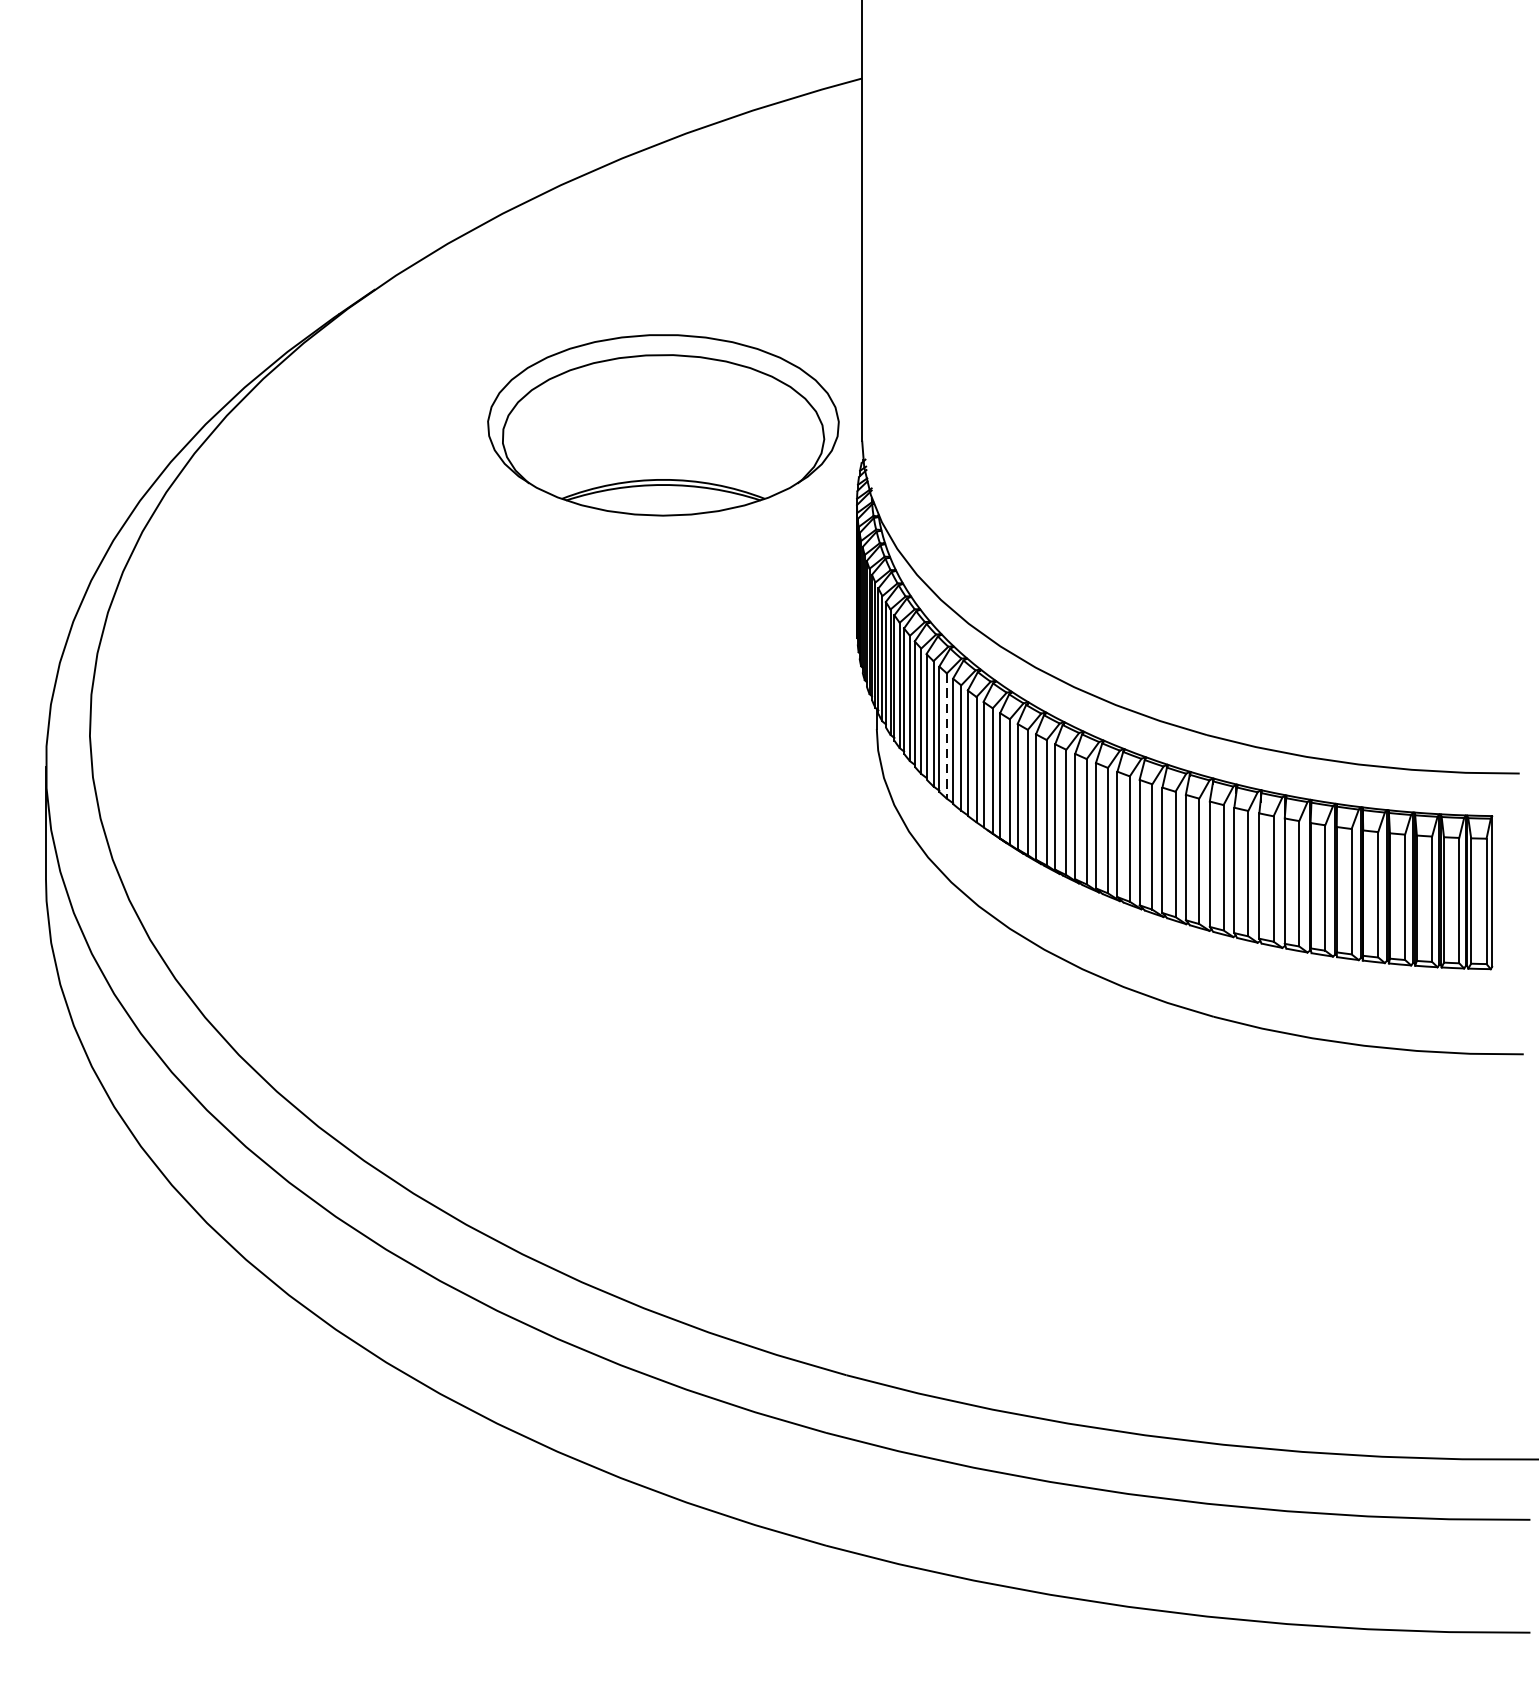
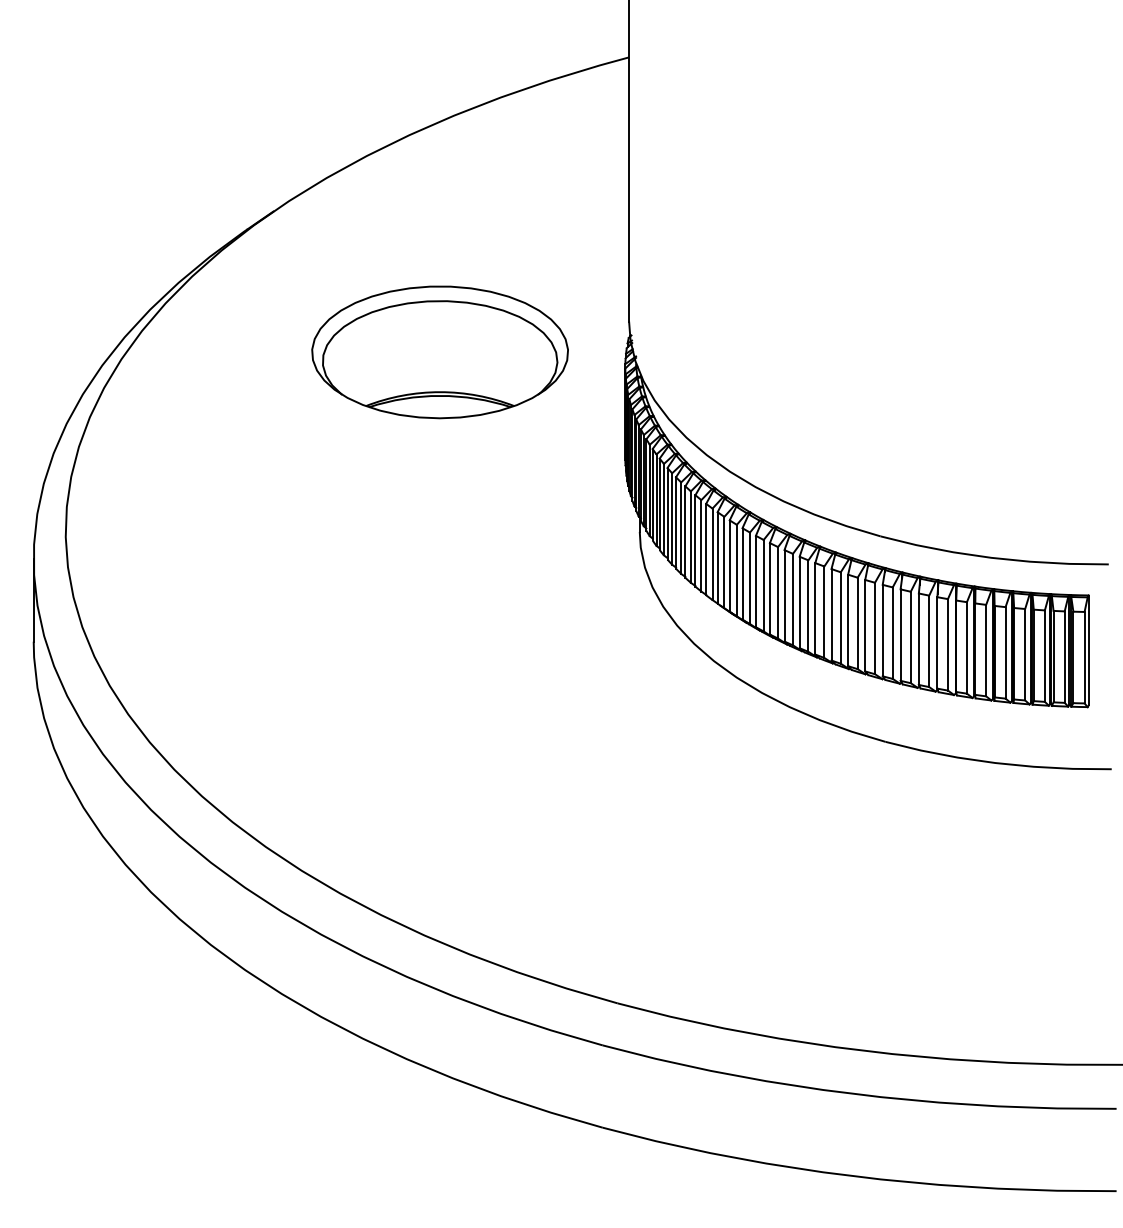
part: (662, 425) -> (439, 352), moved
line: (946, 736) -> (690, 537), dashed -> solid

